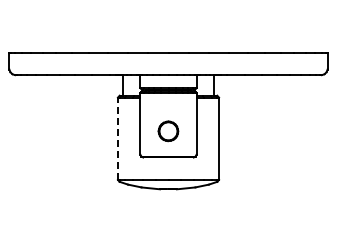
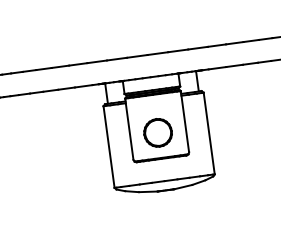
part: (168, 131) -> (158, 133), size x1.43
line: (117, 138) -> (108, 146), dashed -> solid

